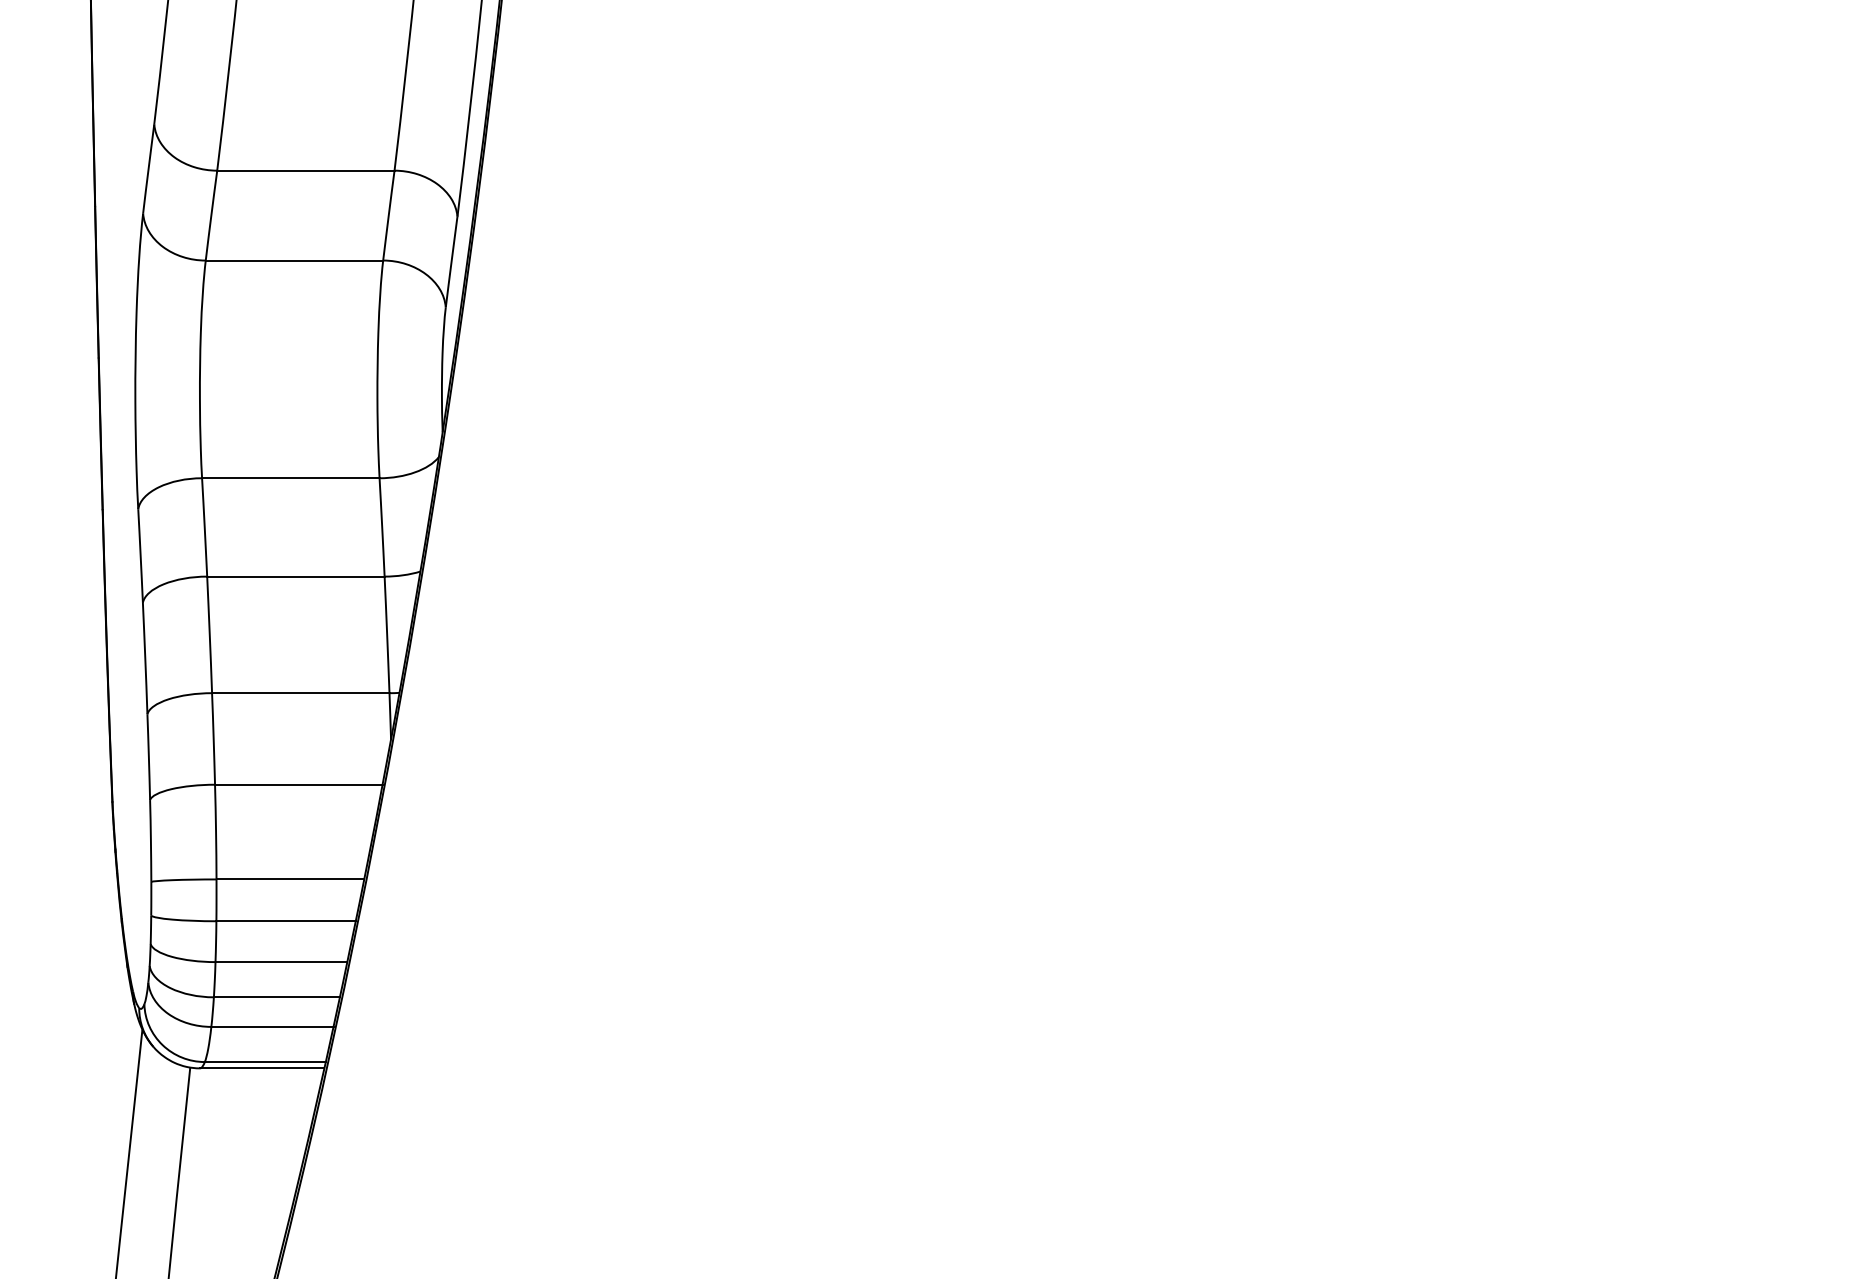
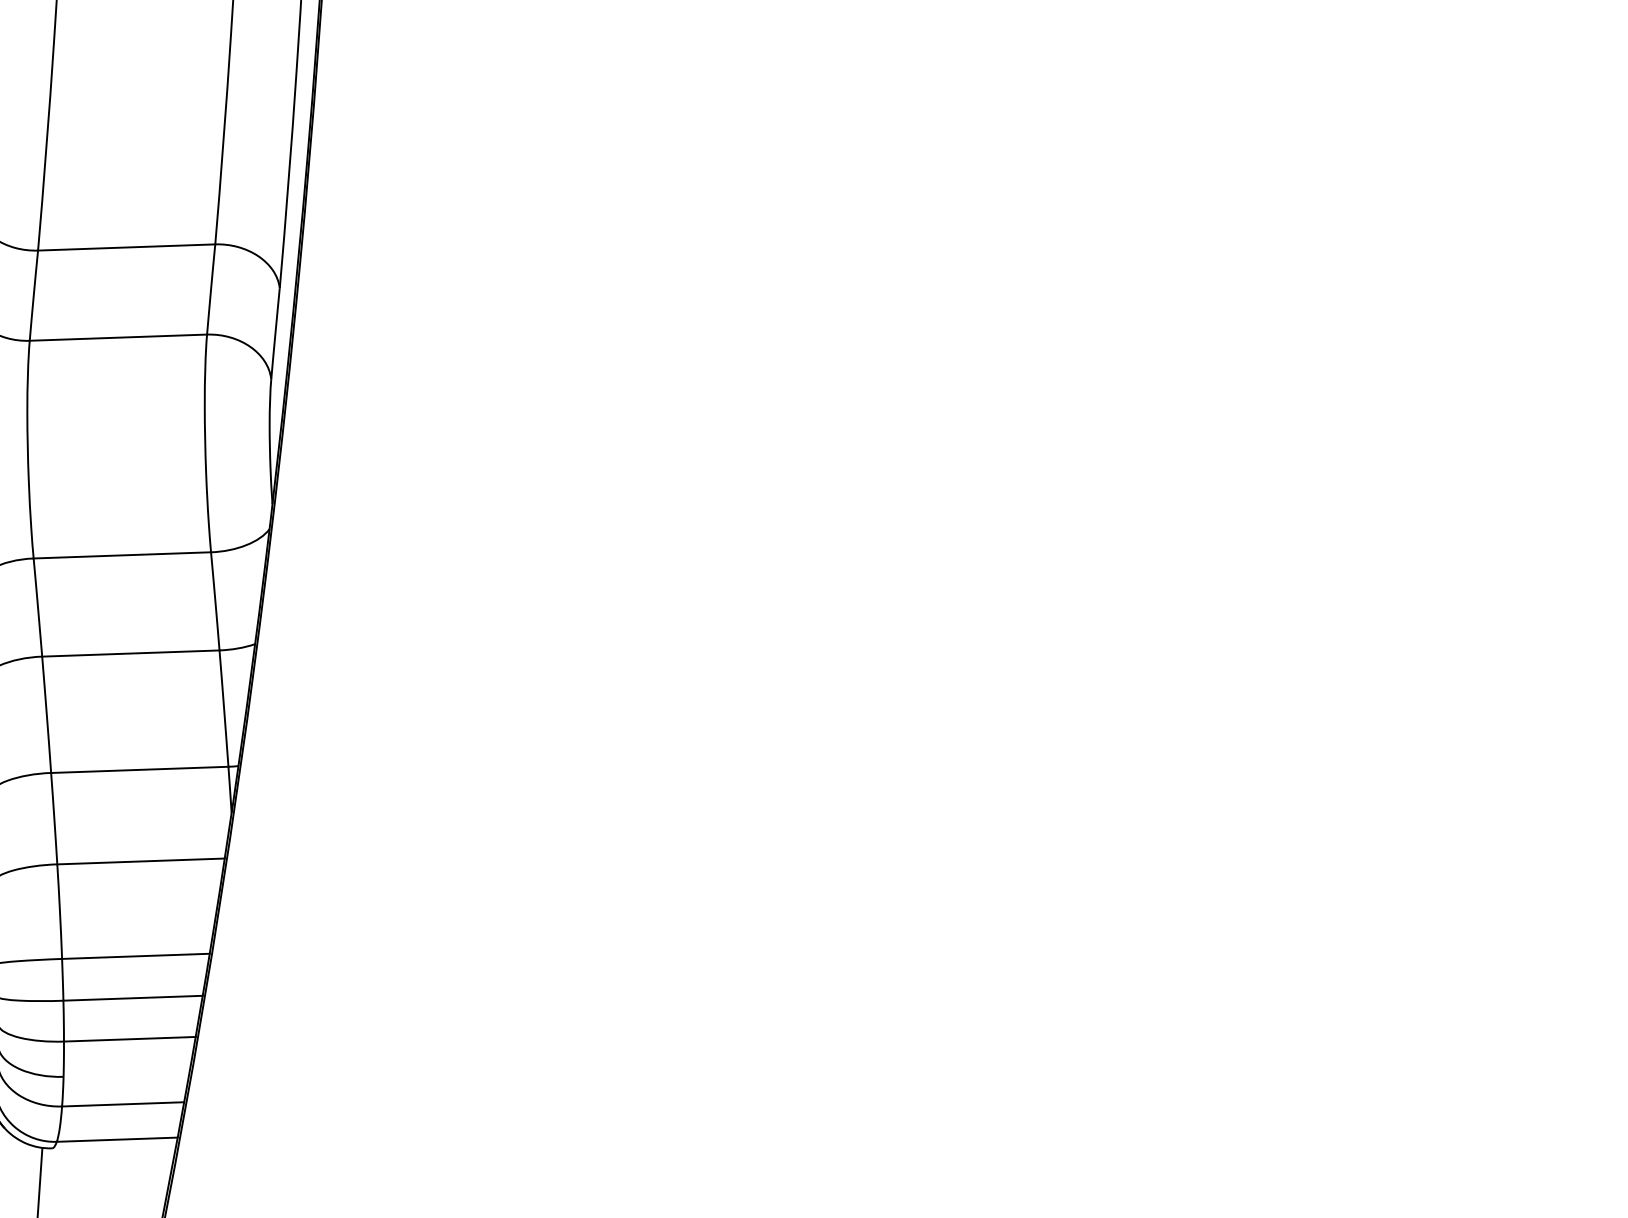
line: (276, 997) -> (126, 1074), removed
line: (261, 1068) -> (113, 1146), removed

